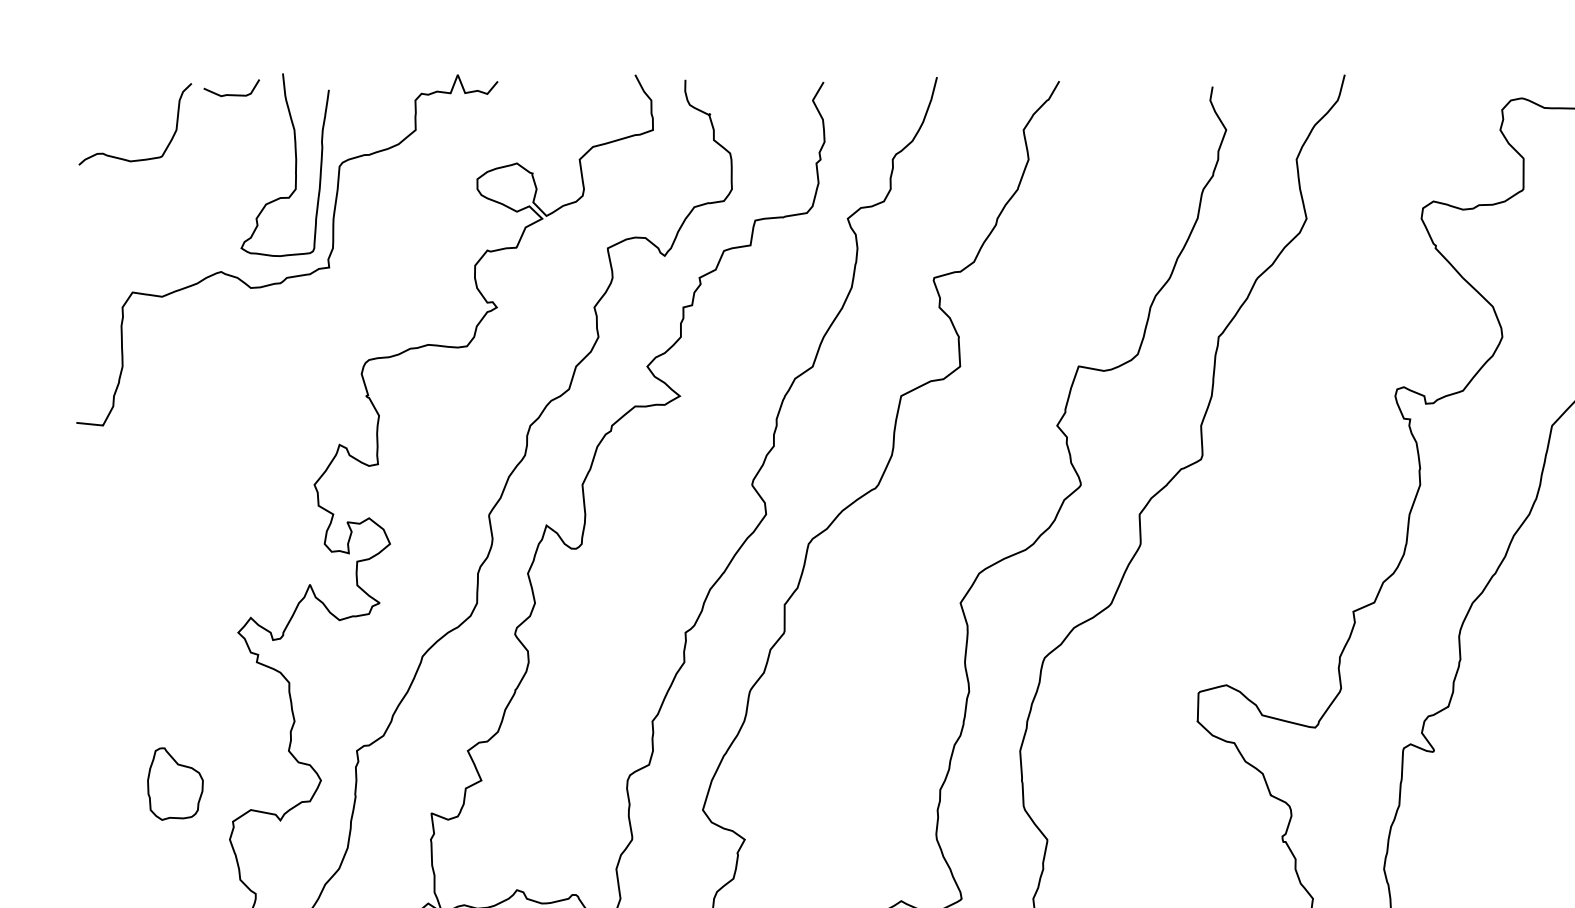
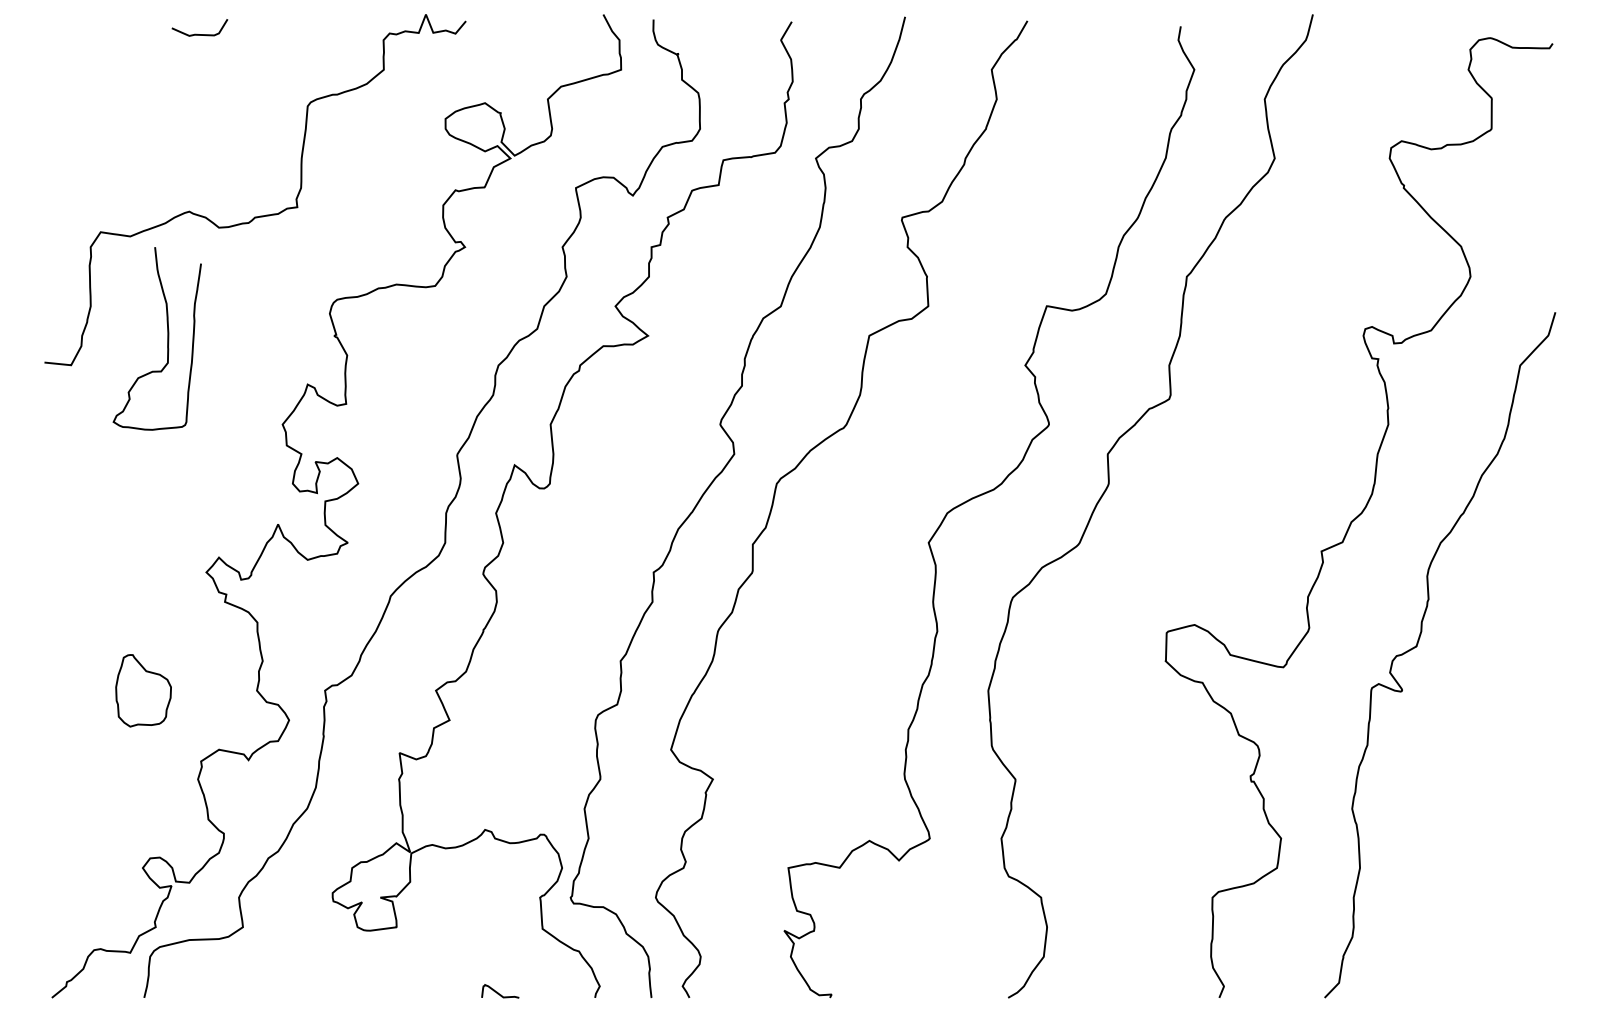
curve: (142, 158) -> (110, 98), removed
curve: (295, 164) -> (167, 338), moved
part: (175, 783) -> (143, 690), moved

